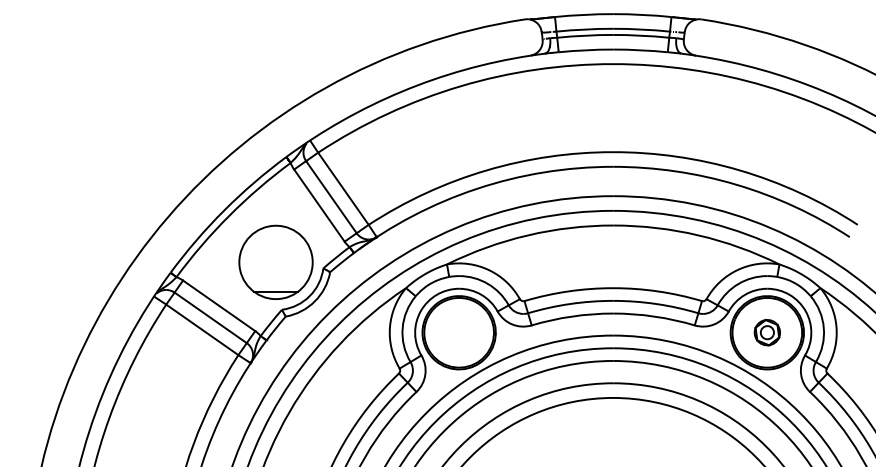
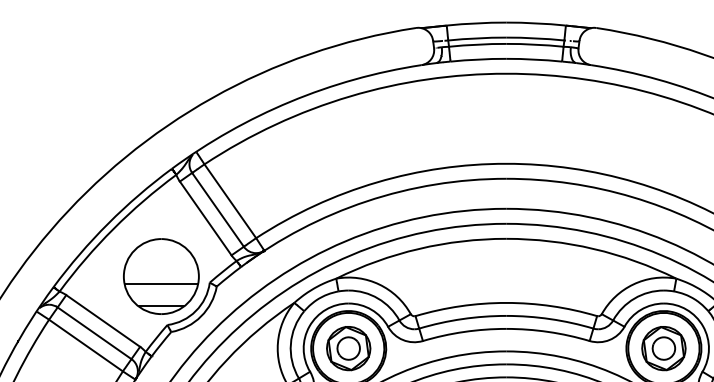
line: (275, 269) -> (160, 283), added
part: (459, 332) -> (349, 348), added
part: (767, 332) -> (664, 348), size x1.67

